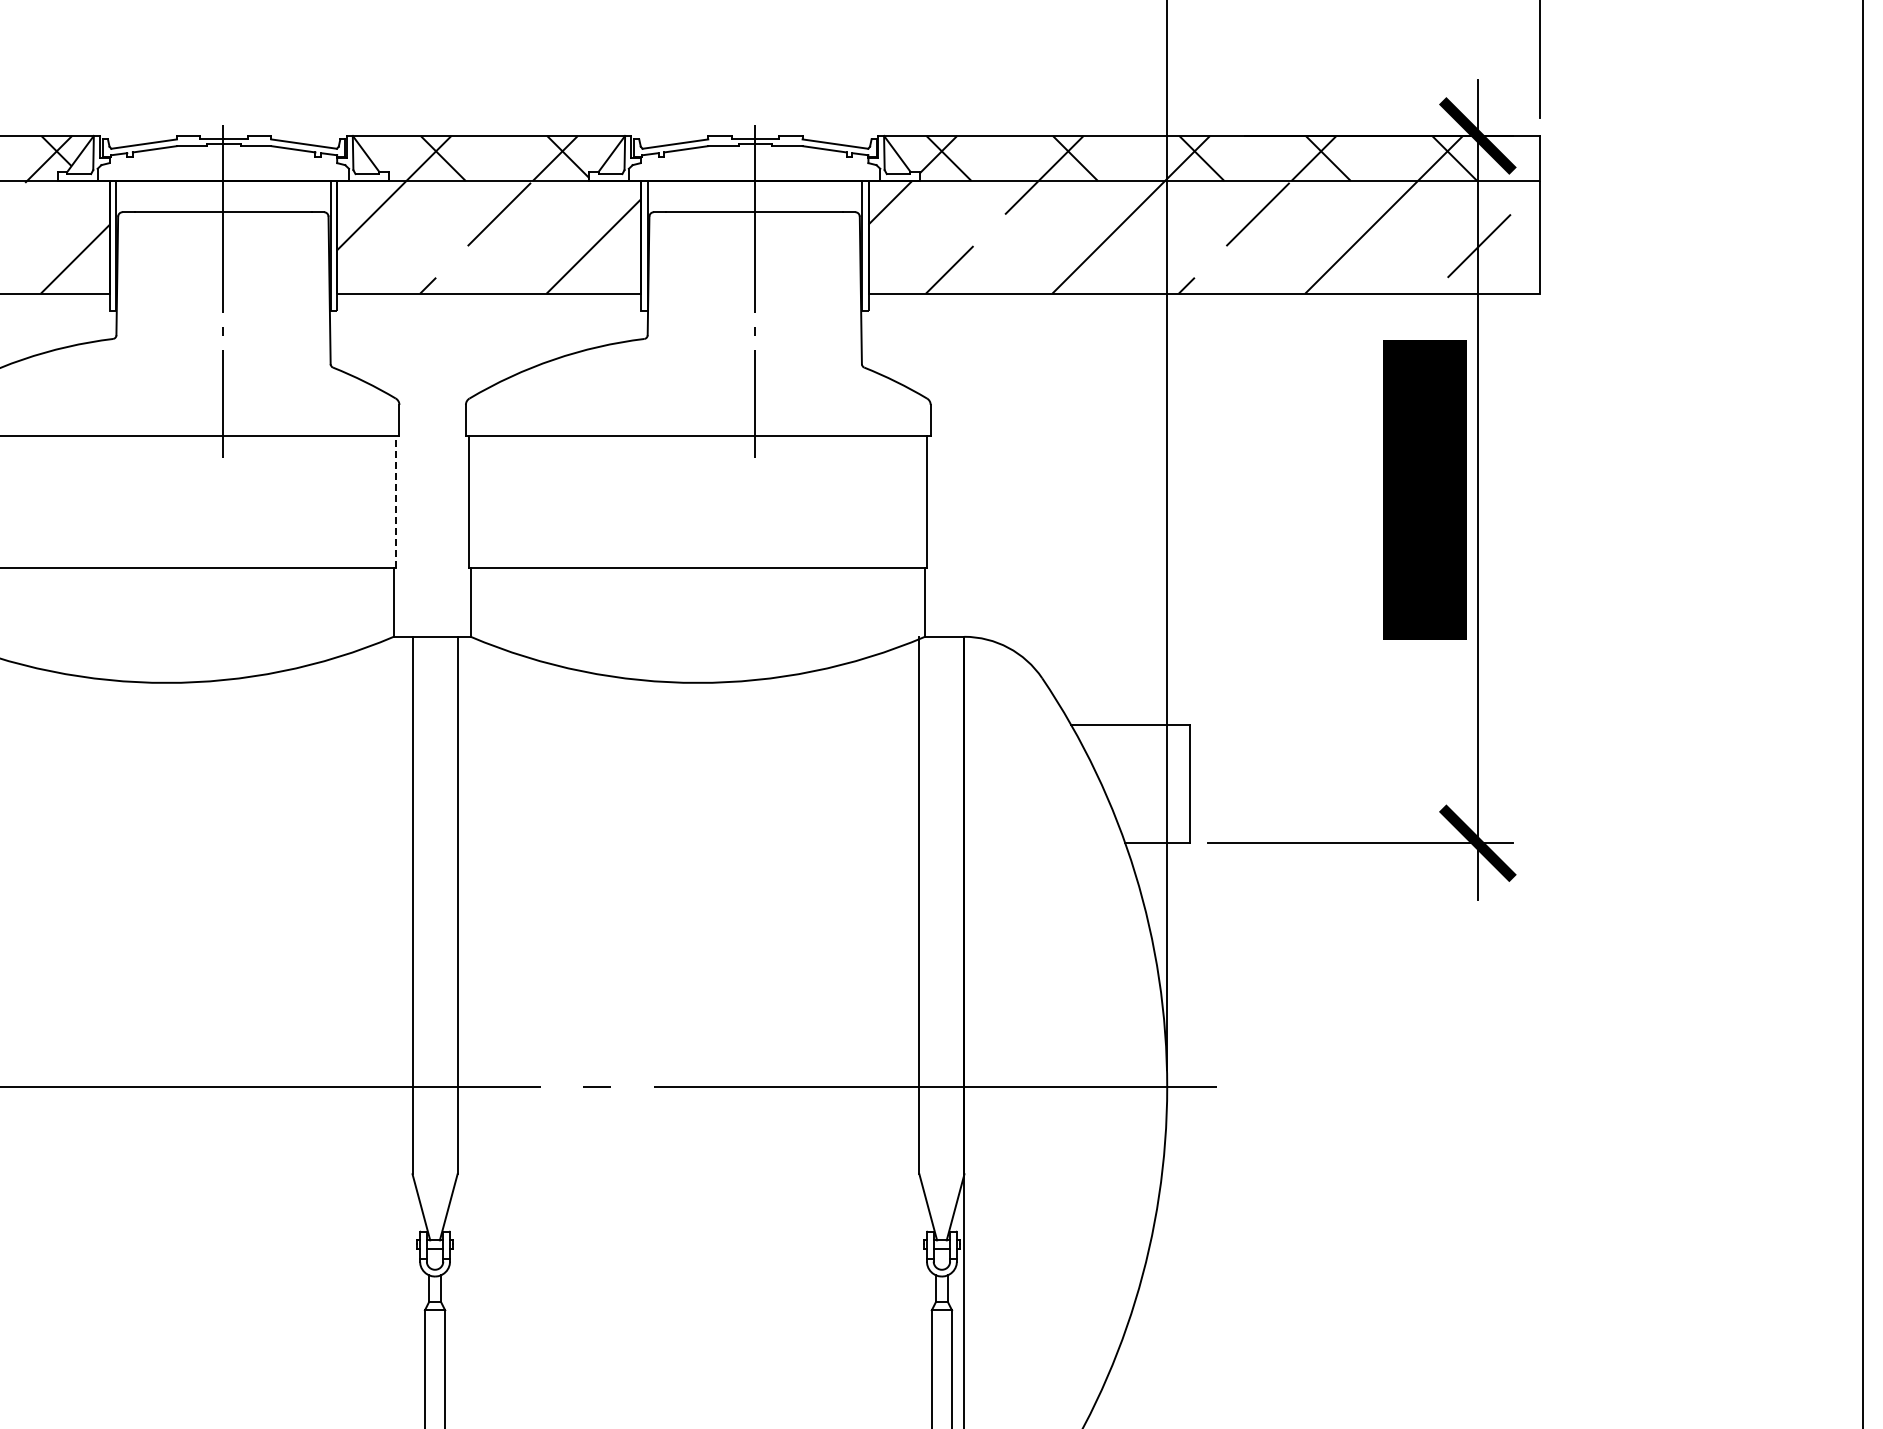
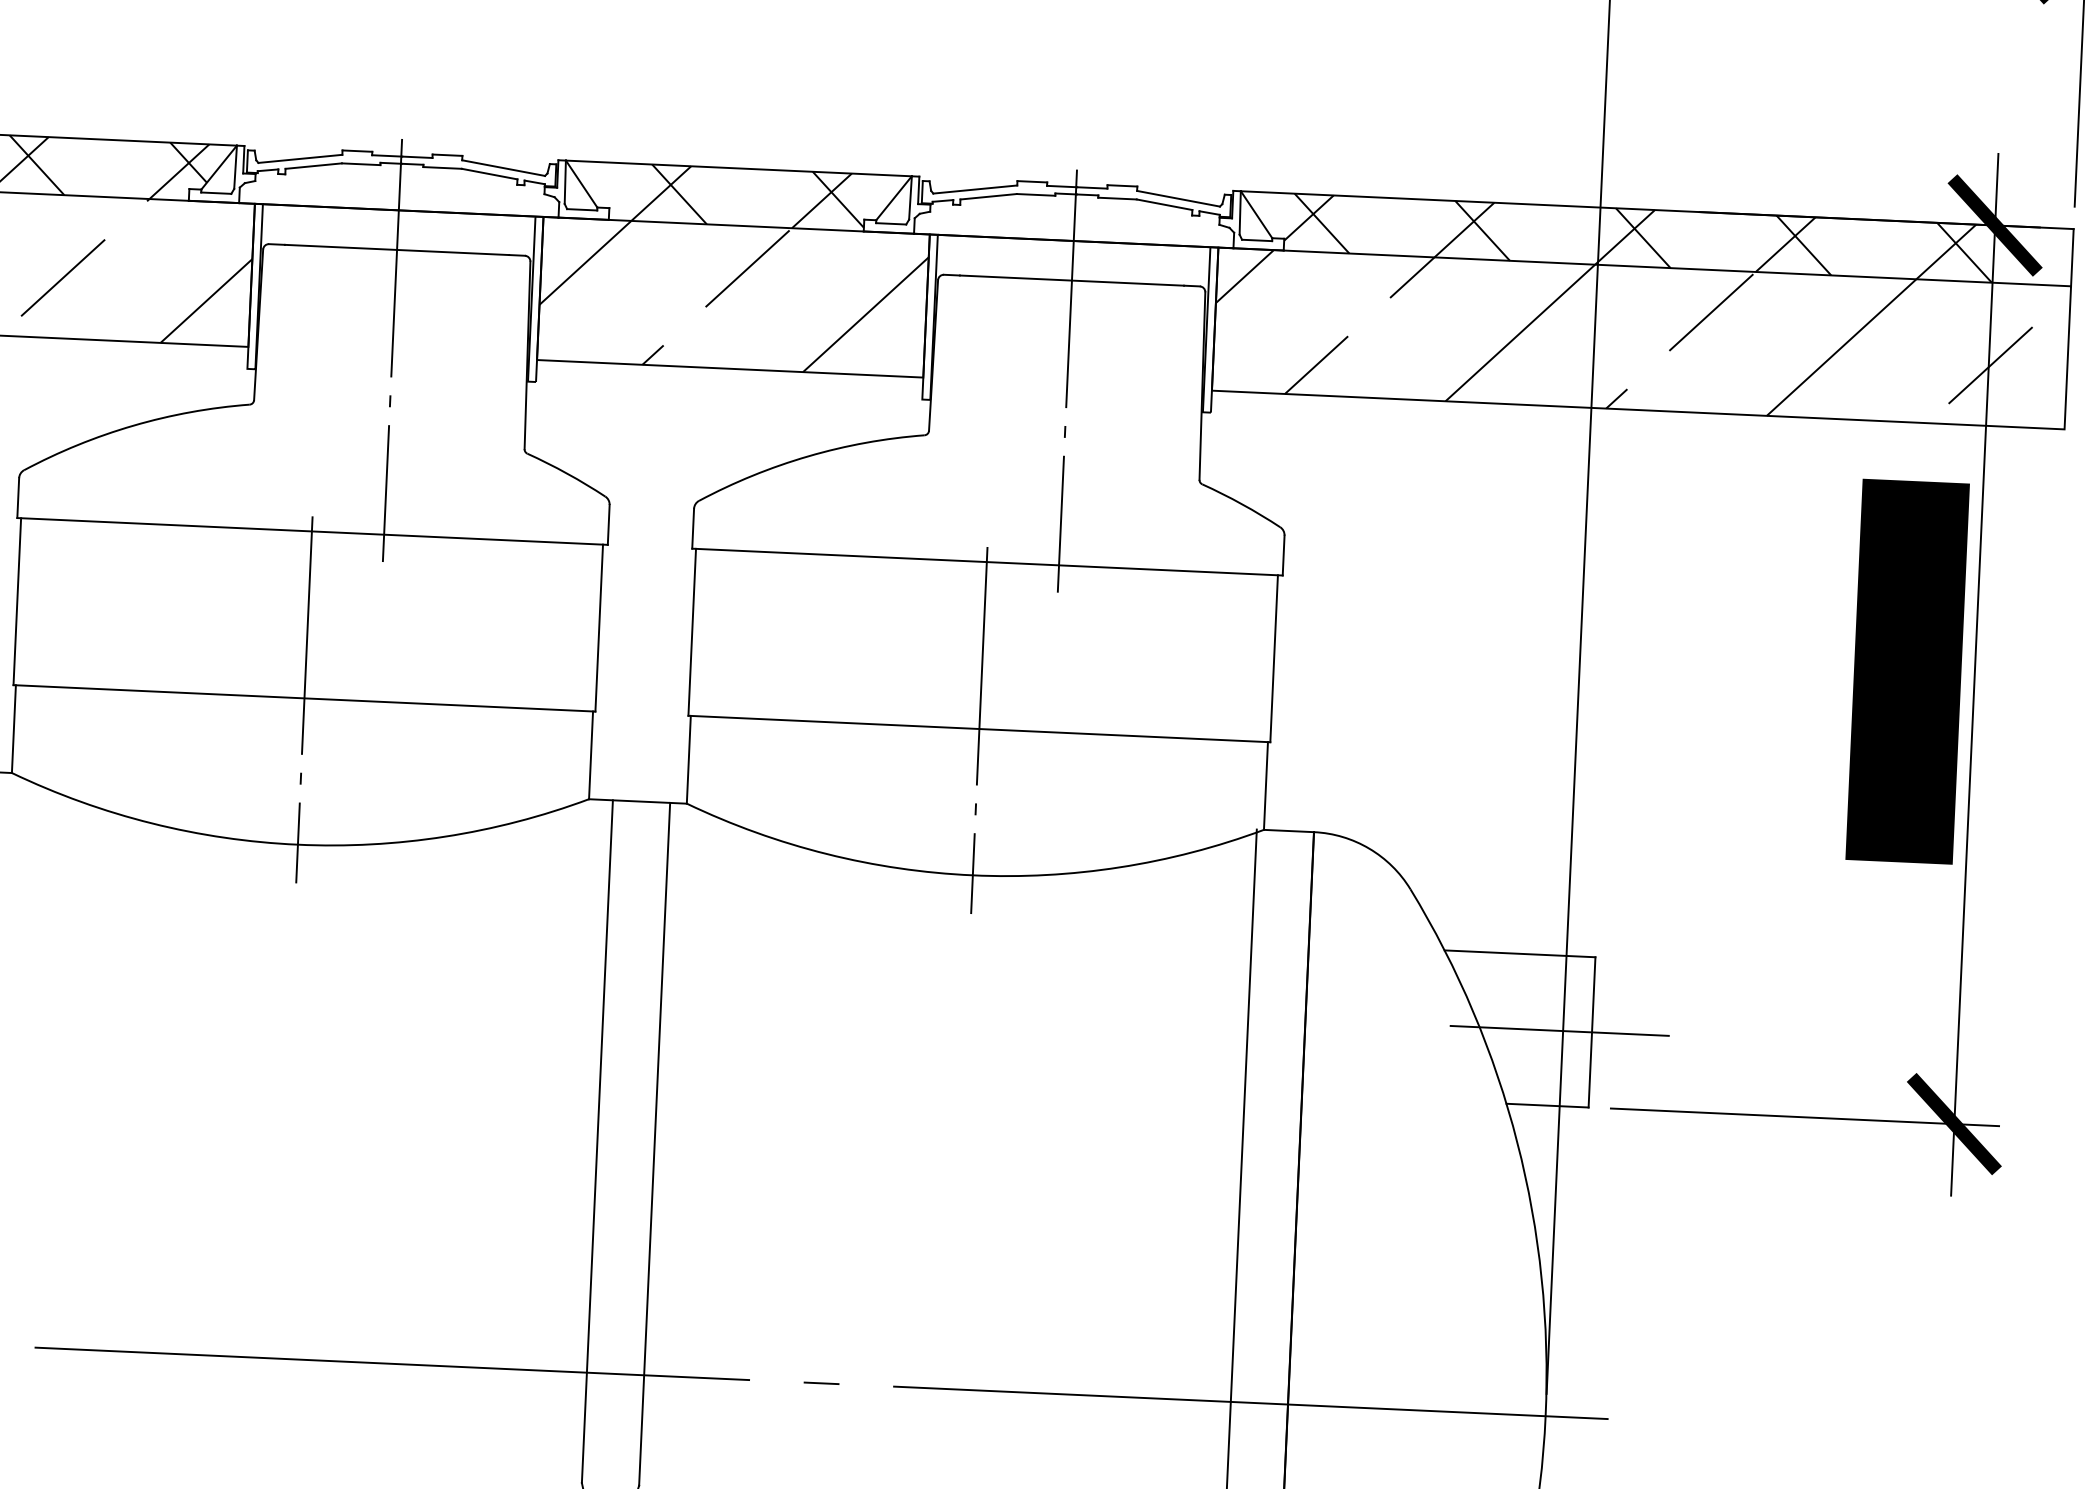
line: (395, 502) -> (598, 628), dashed -> solid
line: (166, 568) -> (304, 699), added
line: (697, 568) -> (978, 729), added
line: (1164, 784) -> (1559, 1031), added

